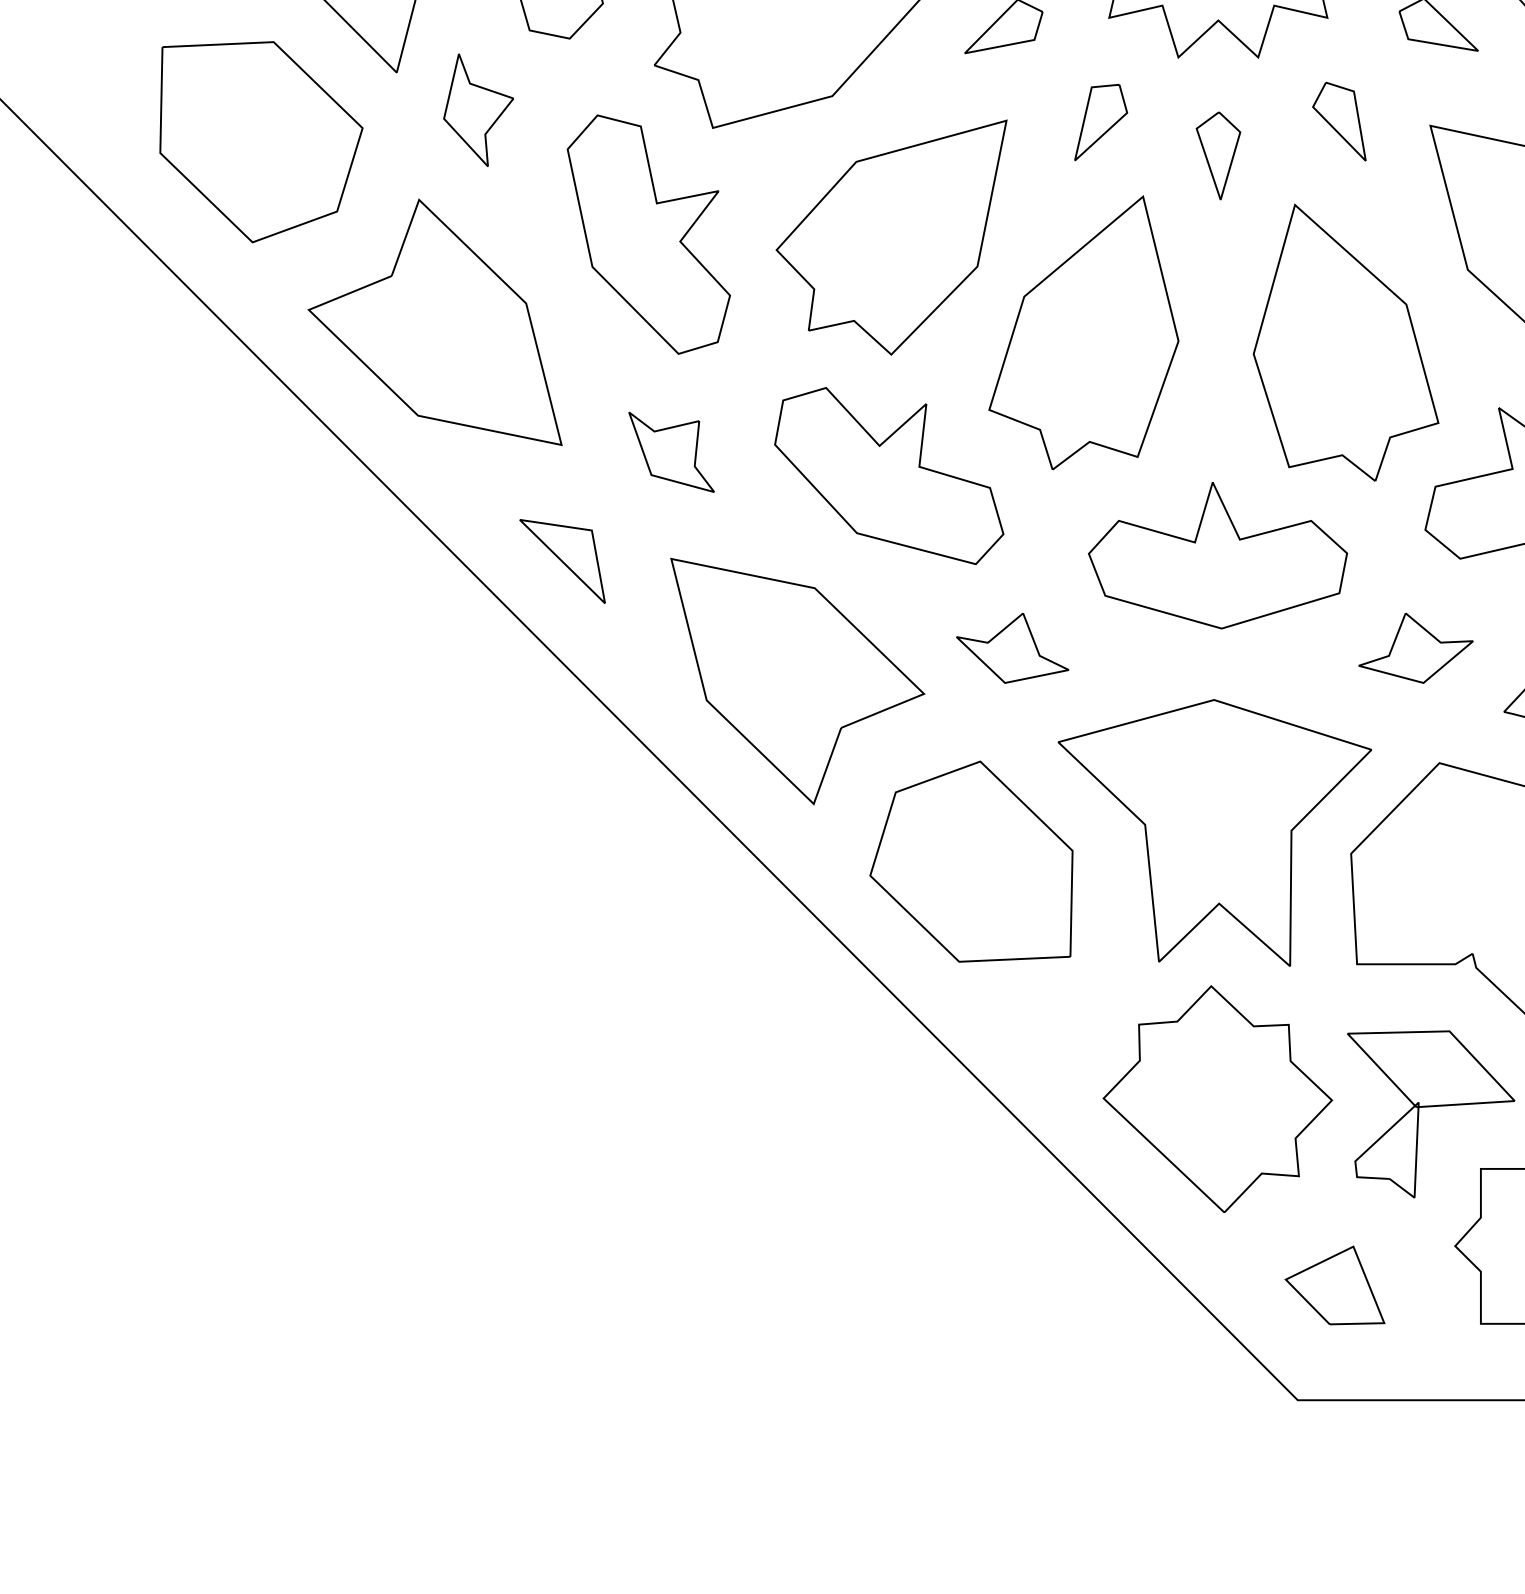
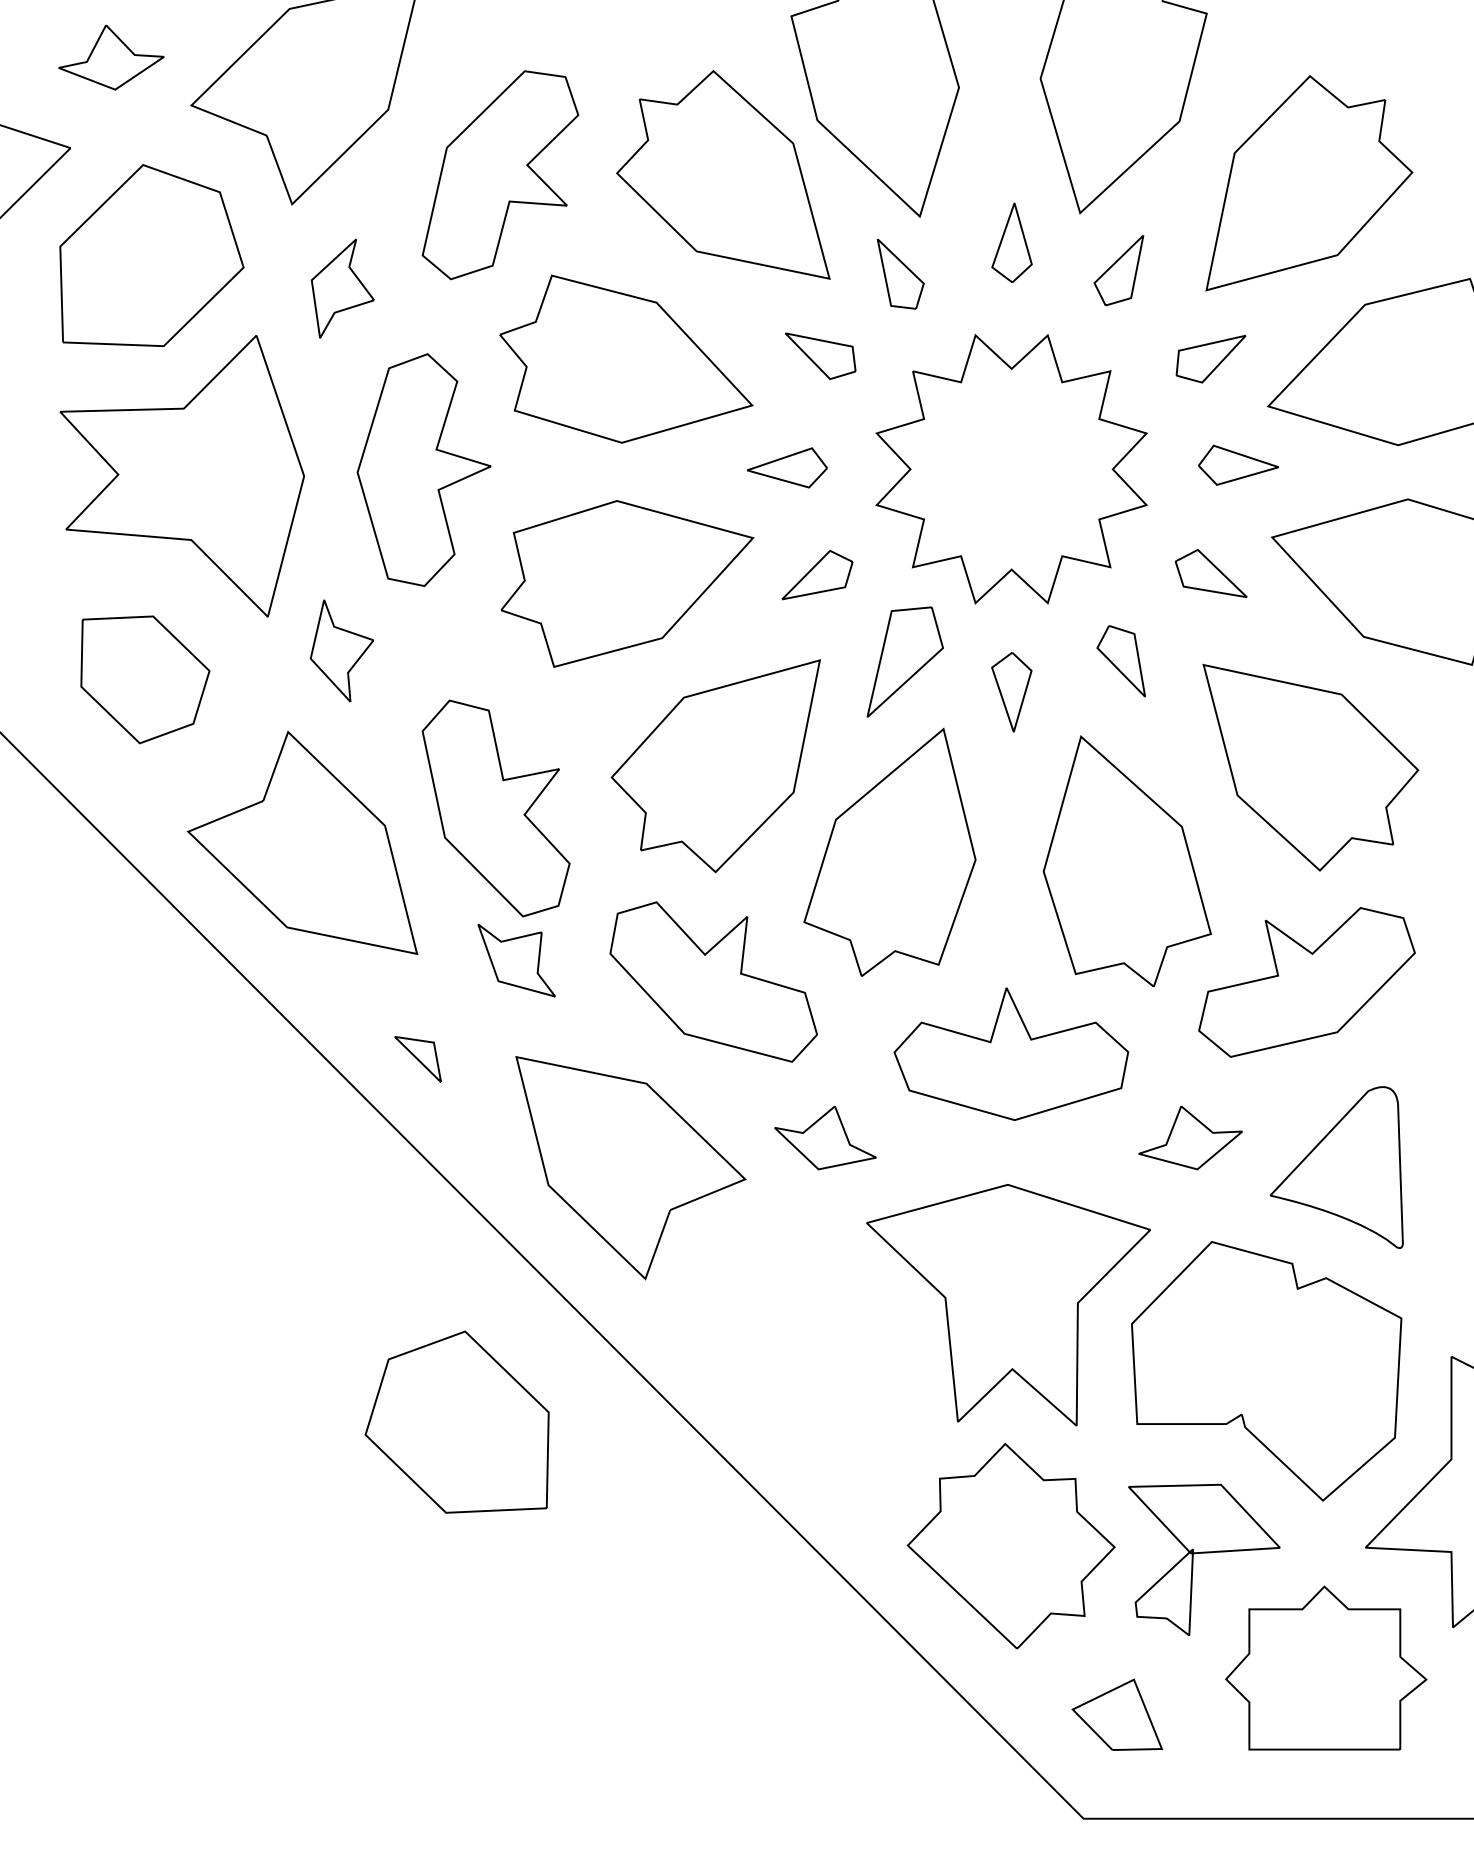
part: (1101, 121) -> (905, 661), size x1.6
part: (261, 141) -> (145, 679), size x0.7
part: (648, 234) -> (495, 808), moved
part: (562, 561) -> (417, 1059), size x0.6
part: (970, 860) -> (456, 1421), moved

